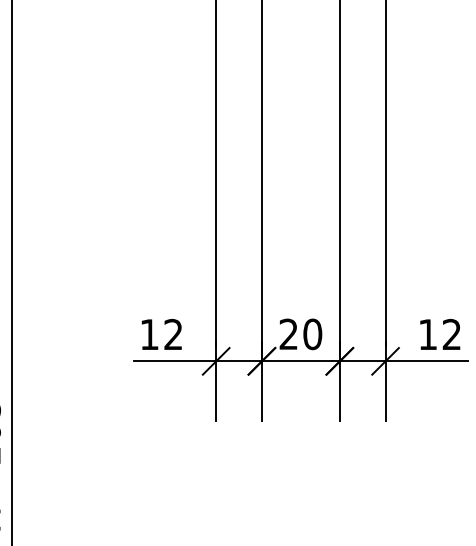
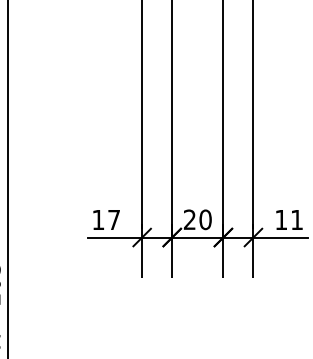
text: (172, 333) -> (113, 219), 12 -> 17
text: (451, 333) -> (296, 219), 12 -> 11

